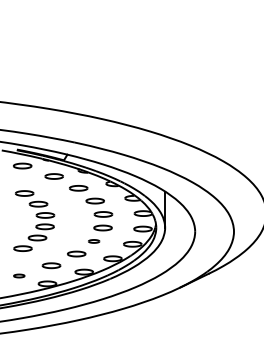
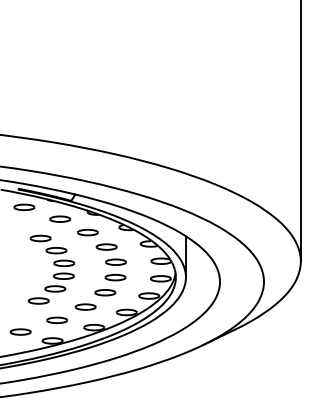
part: (34, 220) -> (51, 269), moved
part: (94, 241) -> (105, 292), size x1.67
part: (19, 275) -> (20, 331), size x1.67

